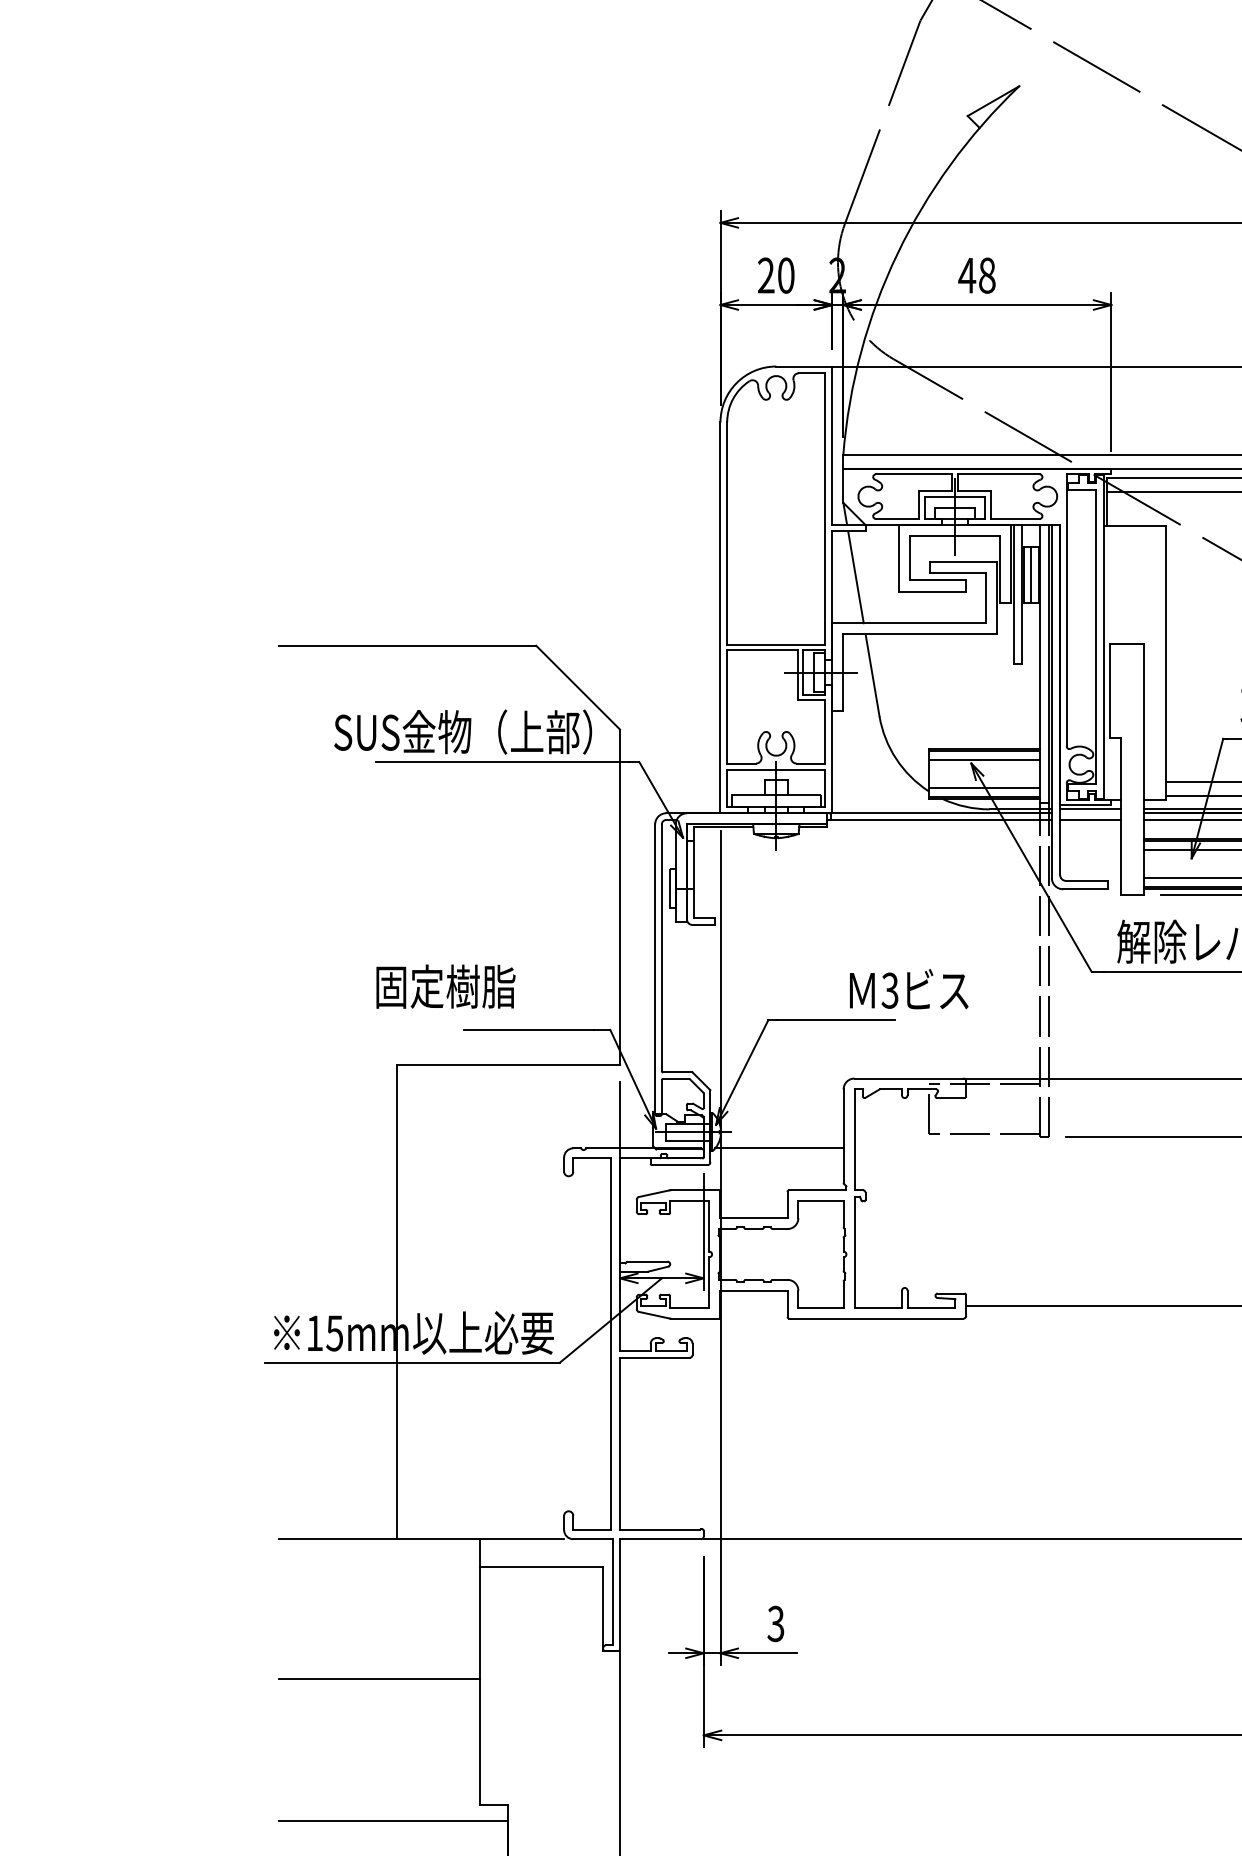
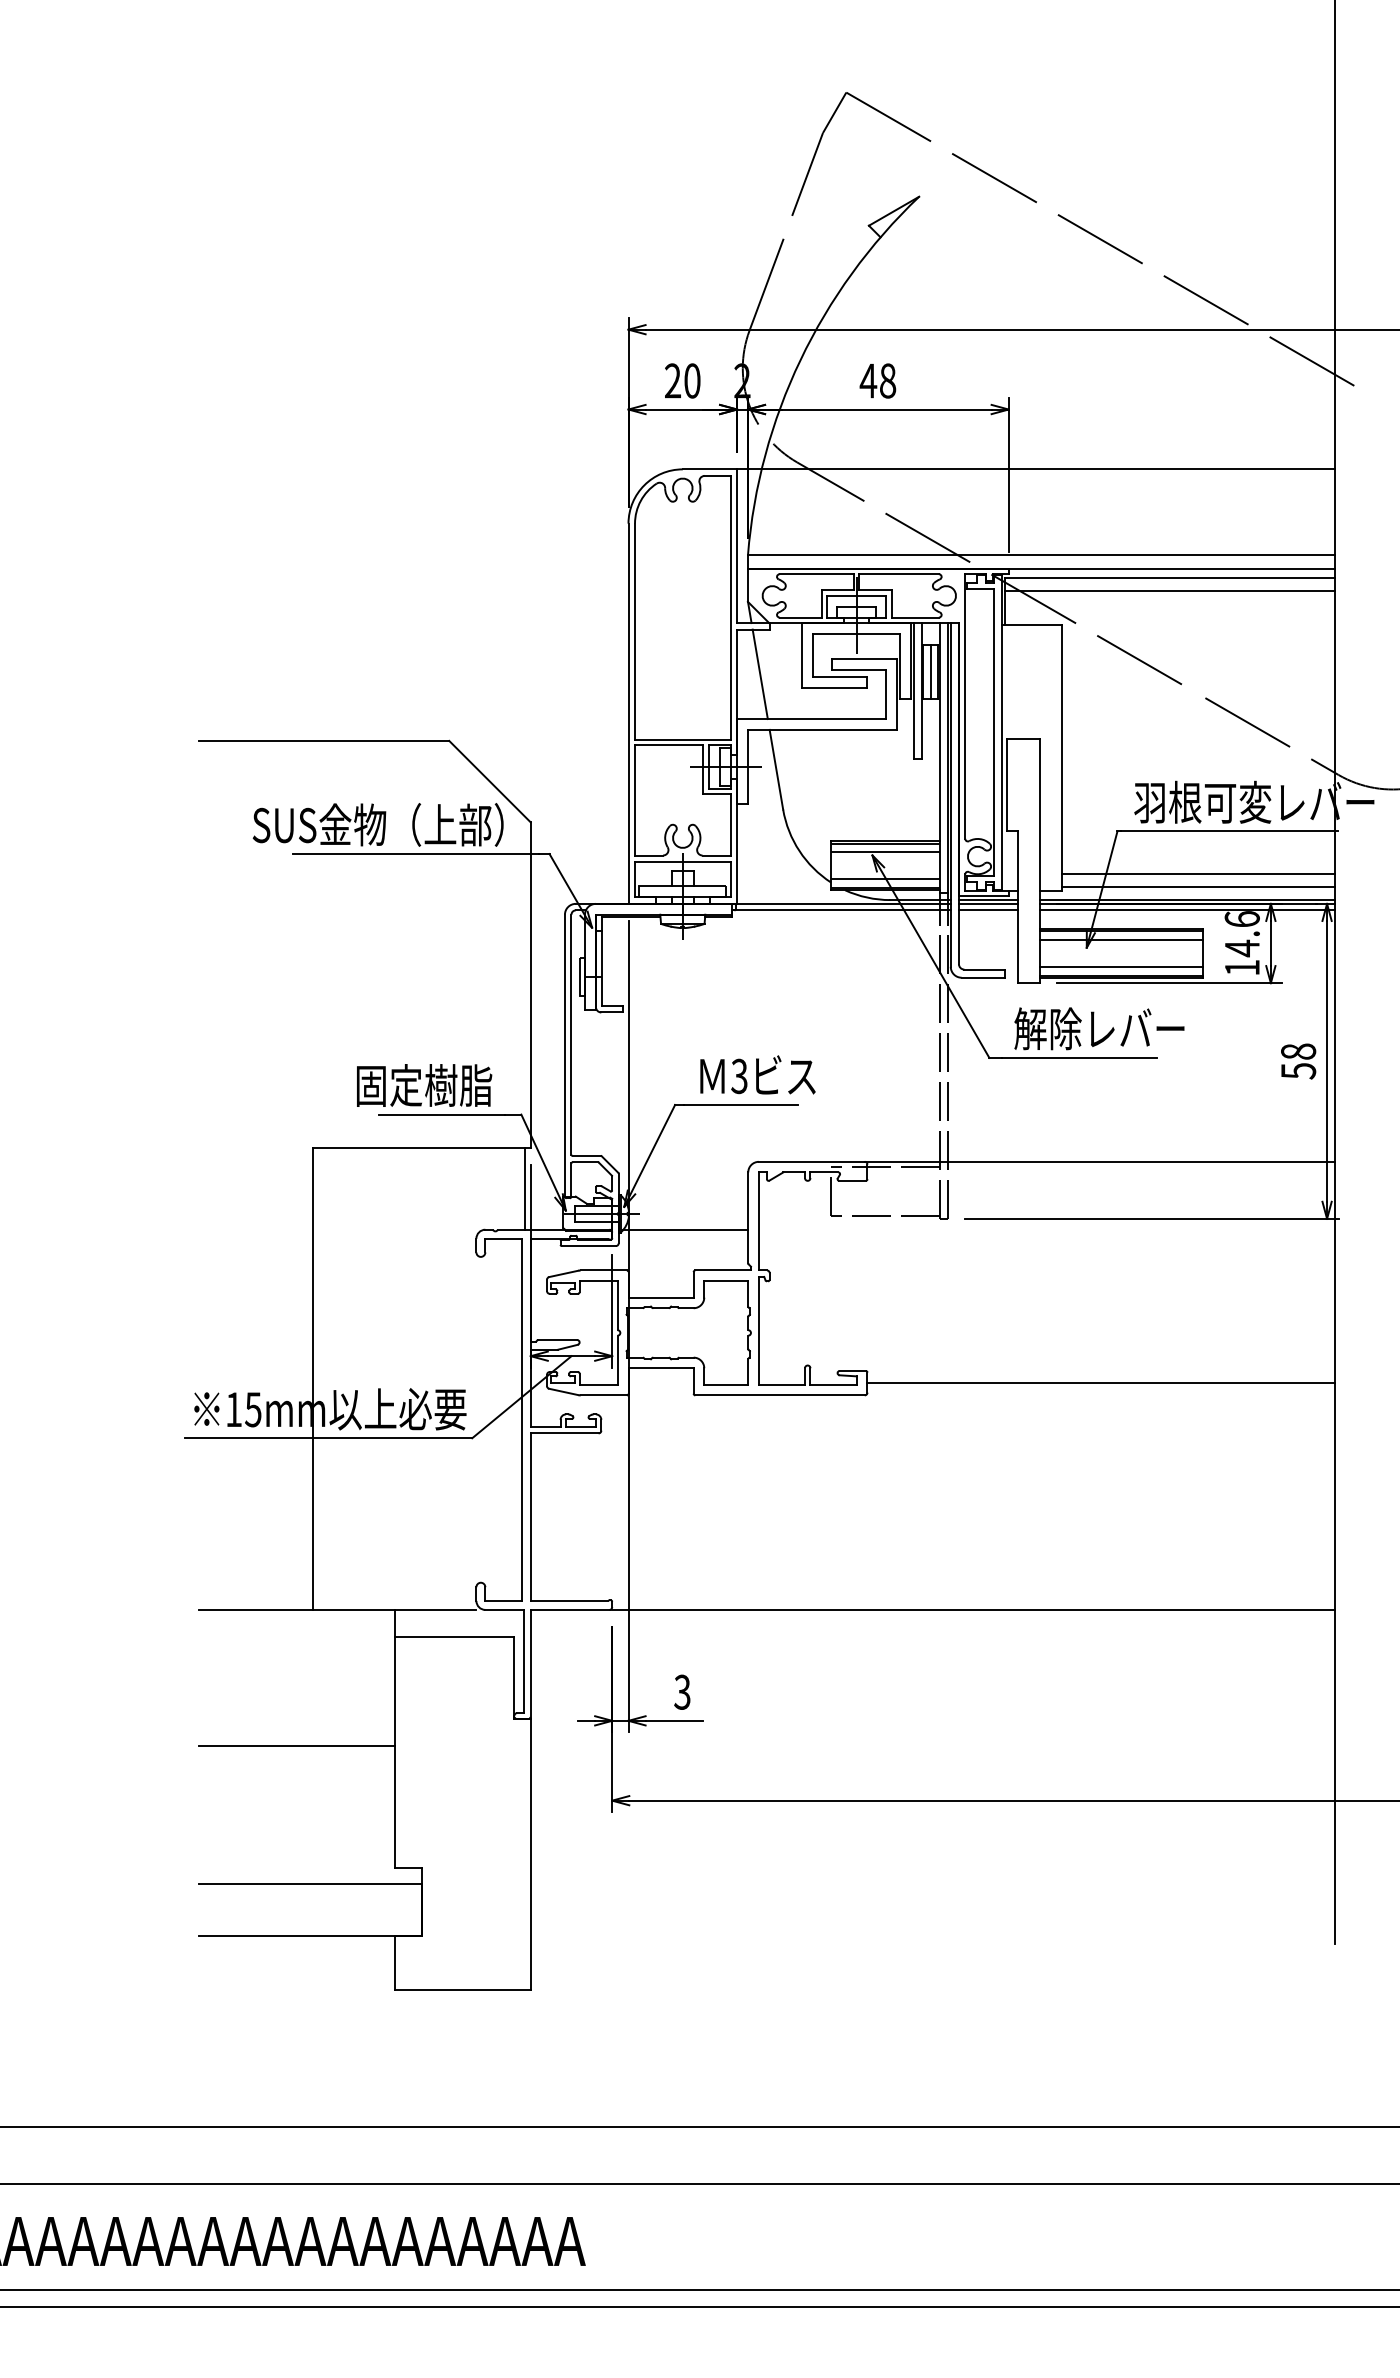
line: (1090, 812) -> (988, 903), added
text: (445, 986) -> (424, 1085), moved
text: (908, 988) -> (757, 1074), moved
line: (614, 1105) -> (525, 1188), added

